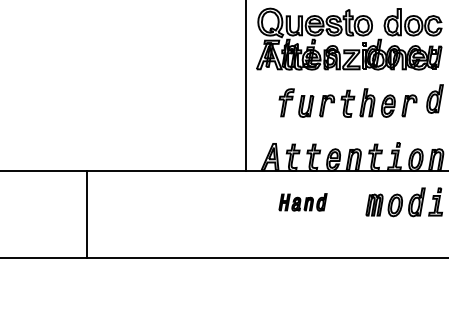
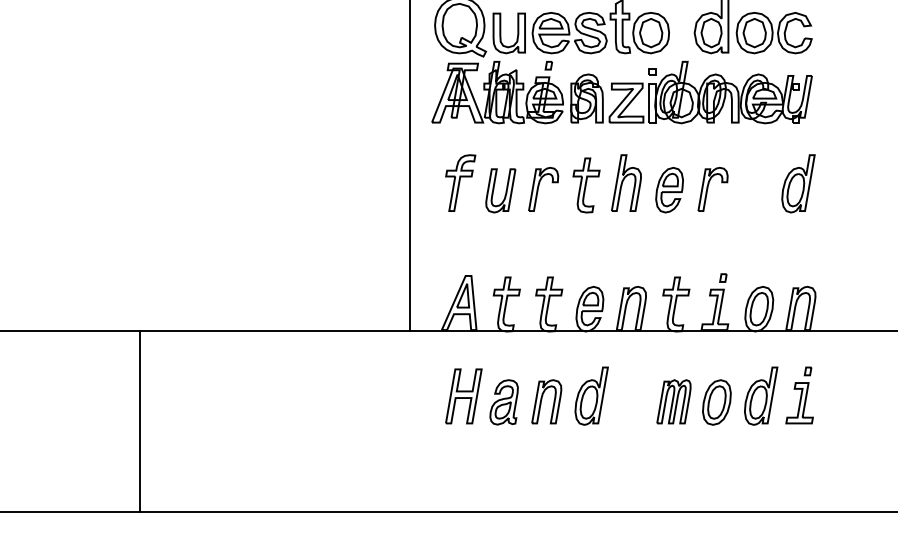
part: (347, 102) -> (585, 182), moved
part: (302, 202) -> (525, 396), size x1.67
line: (86, 214) -> (139, 421), moved

